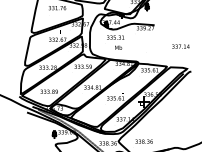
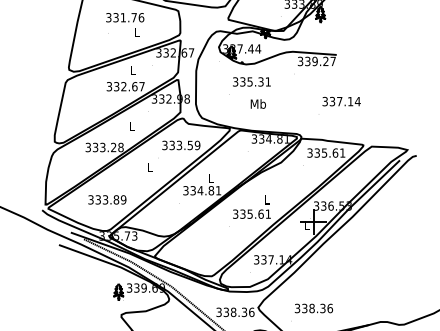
text: (180, 46) -> (340, 101), moved

